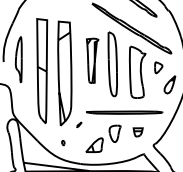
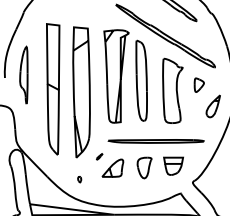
part: (92, 60) -> (116, 76), size x1.67
part: (138, 131) -> (173, 165), size x1.67
part: (94, 144) -> (112, 167), moved

